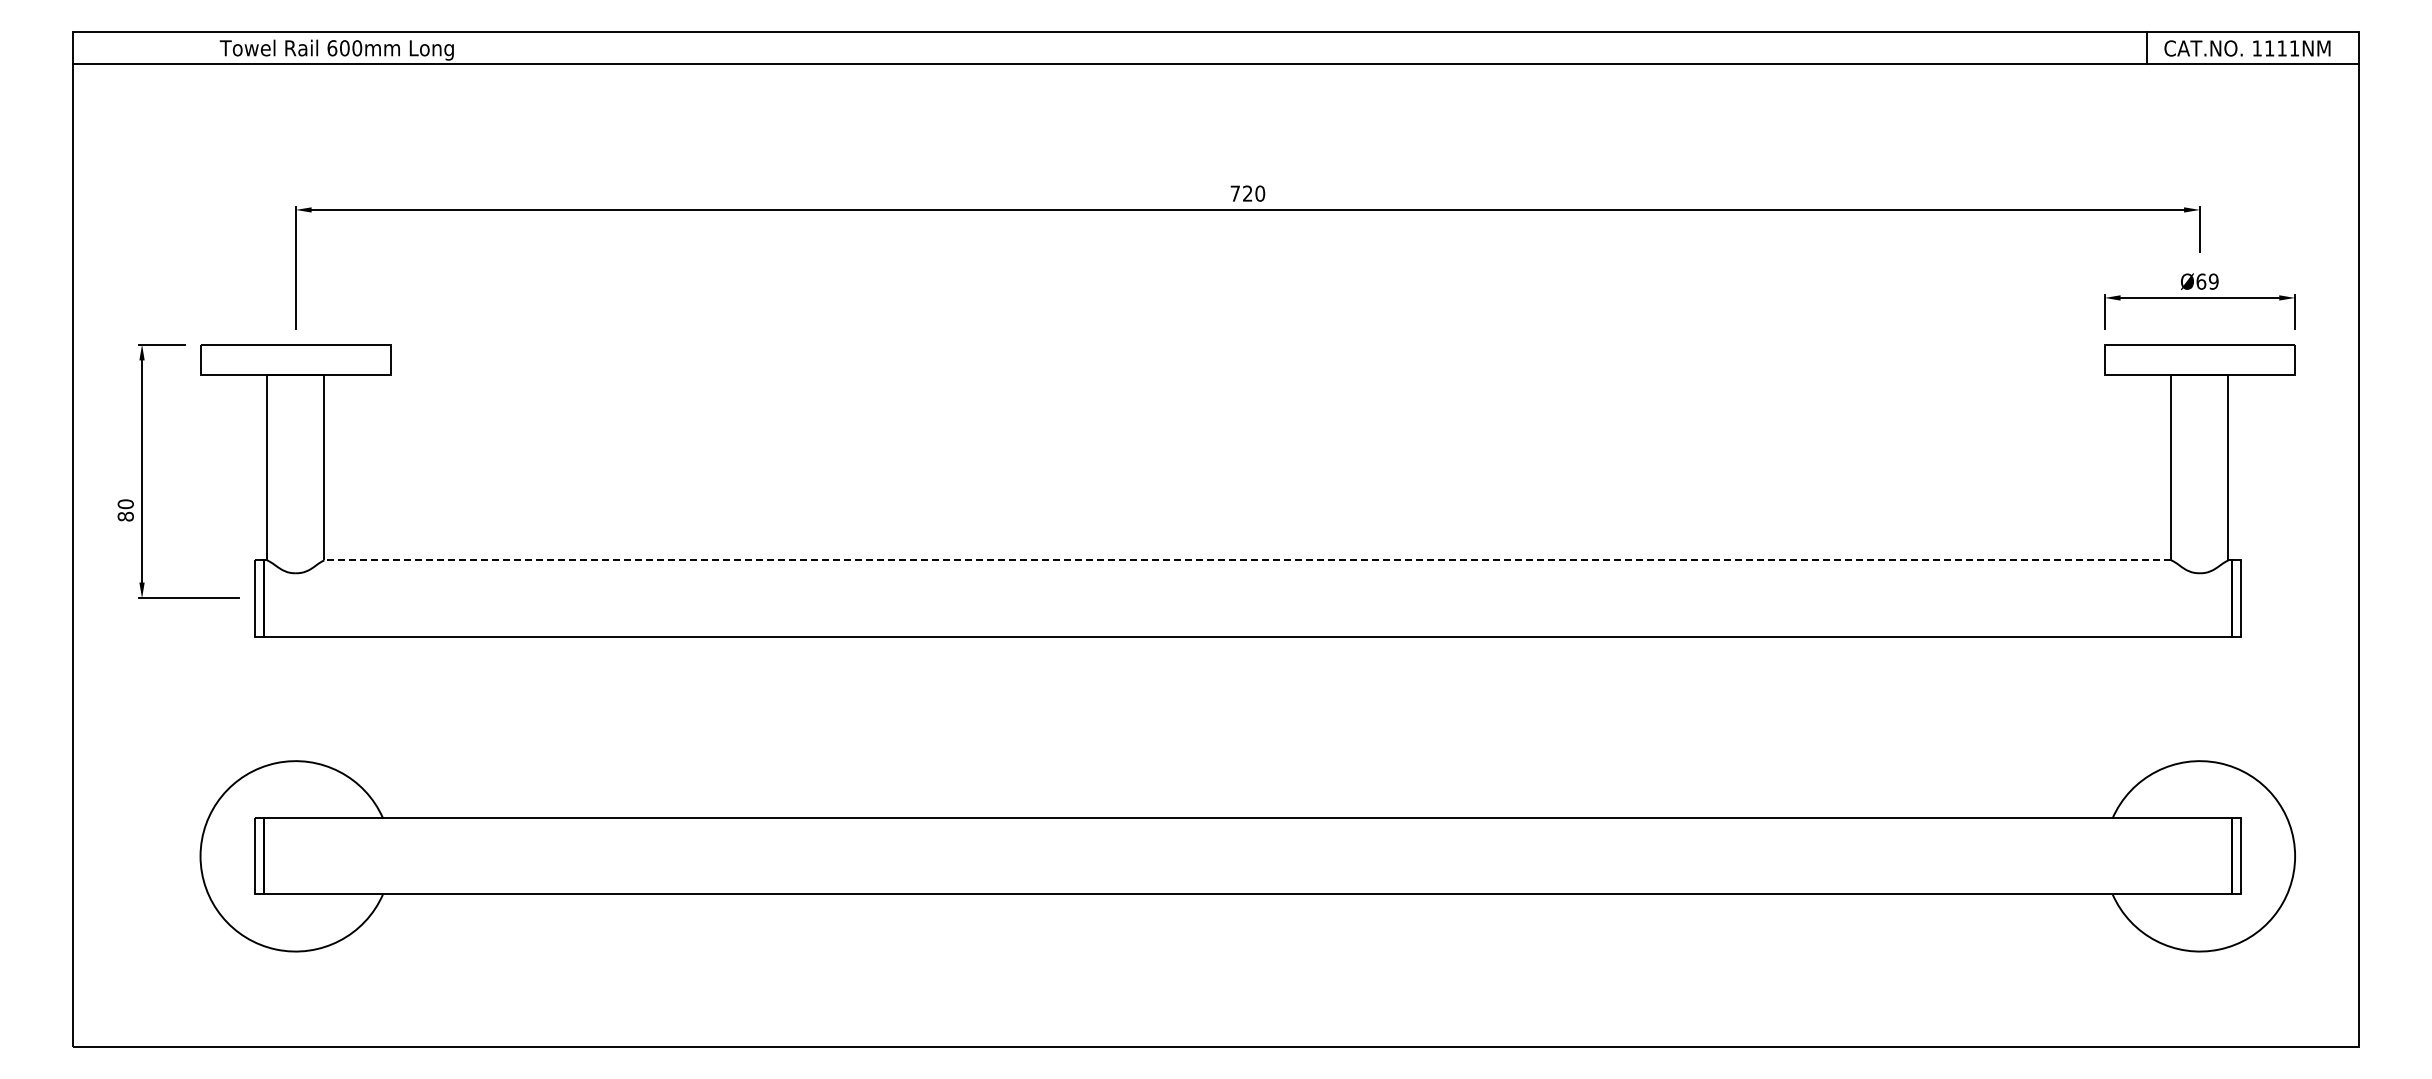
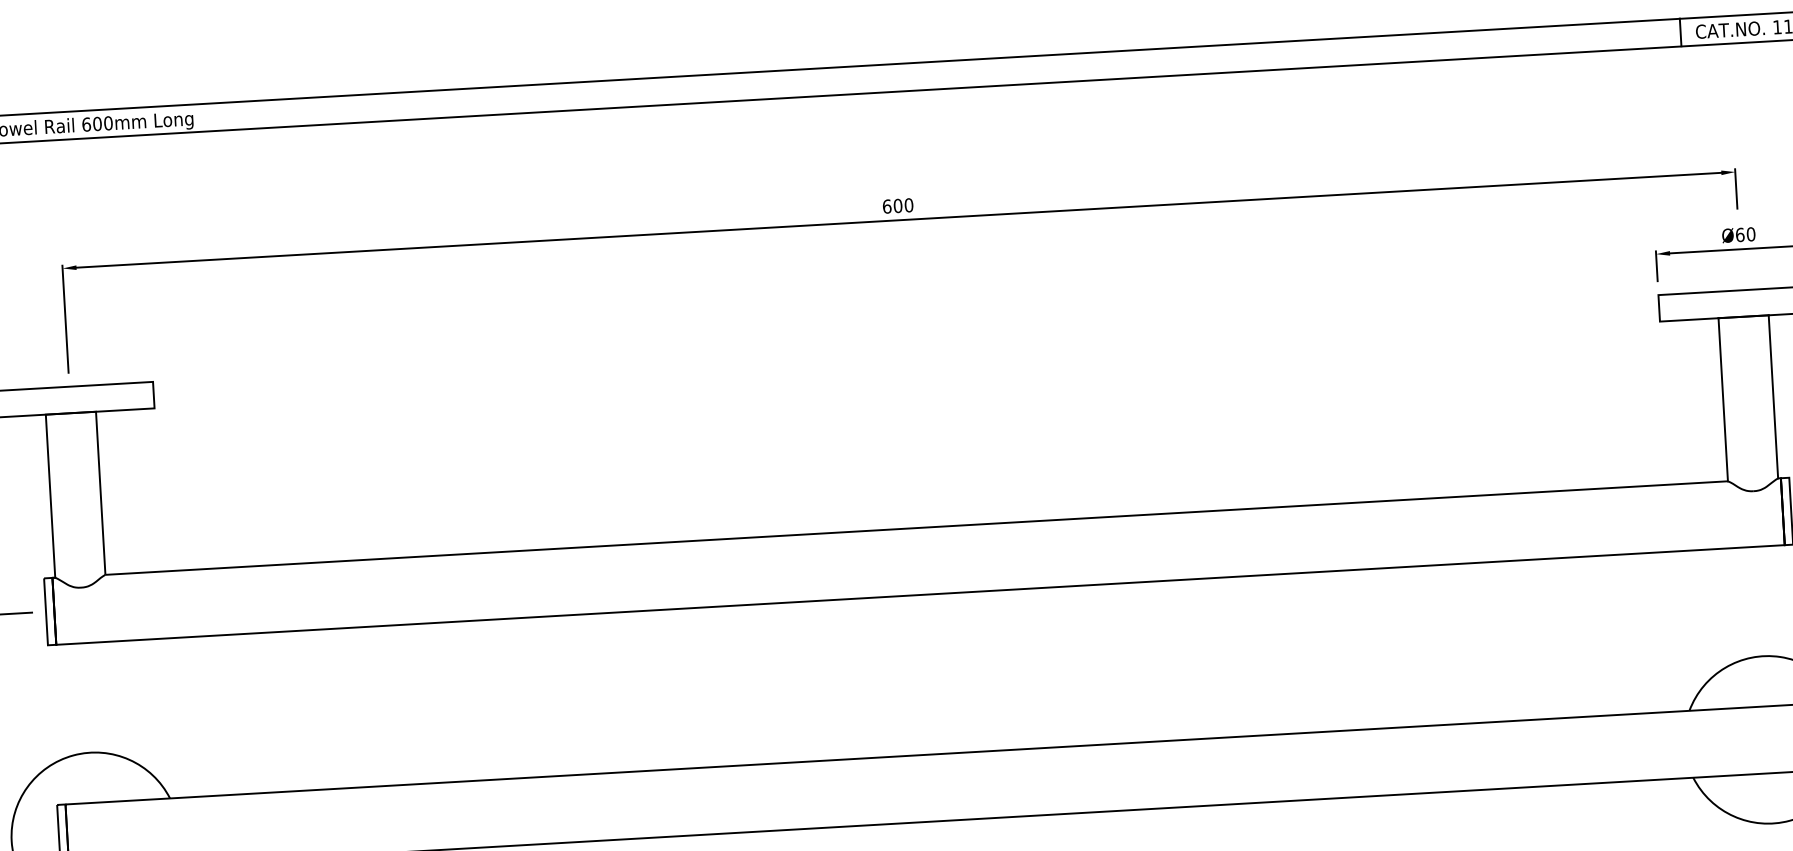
text: (1241, 193) -> (892, 206), 720 -> 600
text: (2213, 281) -> (1750, 234), Ø69 -> Ø60
line: (1247, 560) -> (916, 528), dashed -> solid

